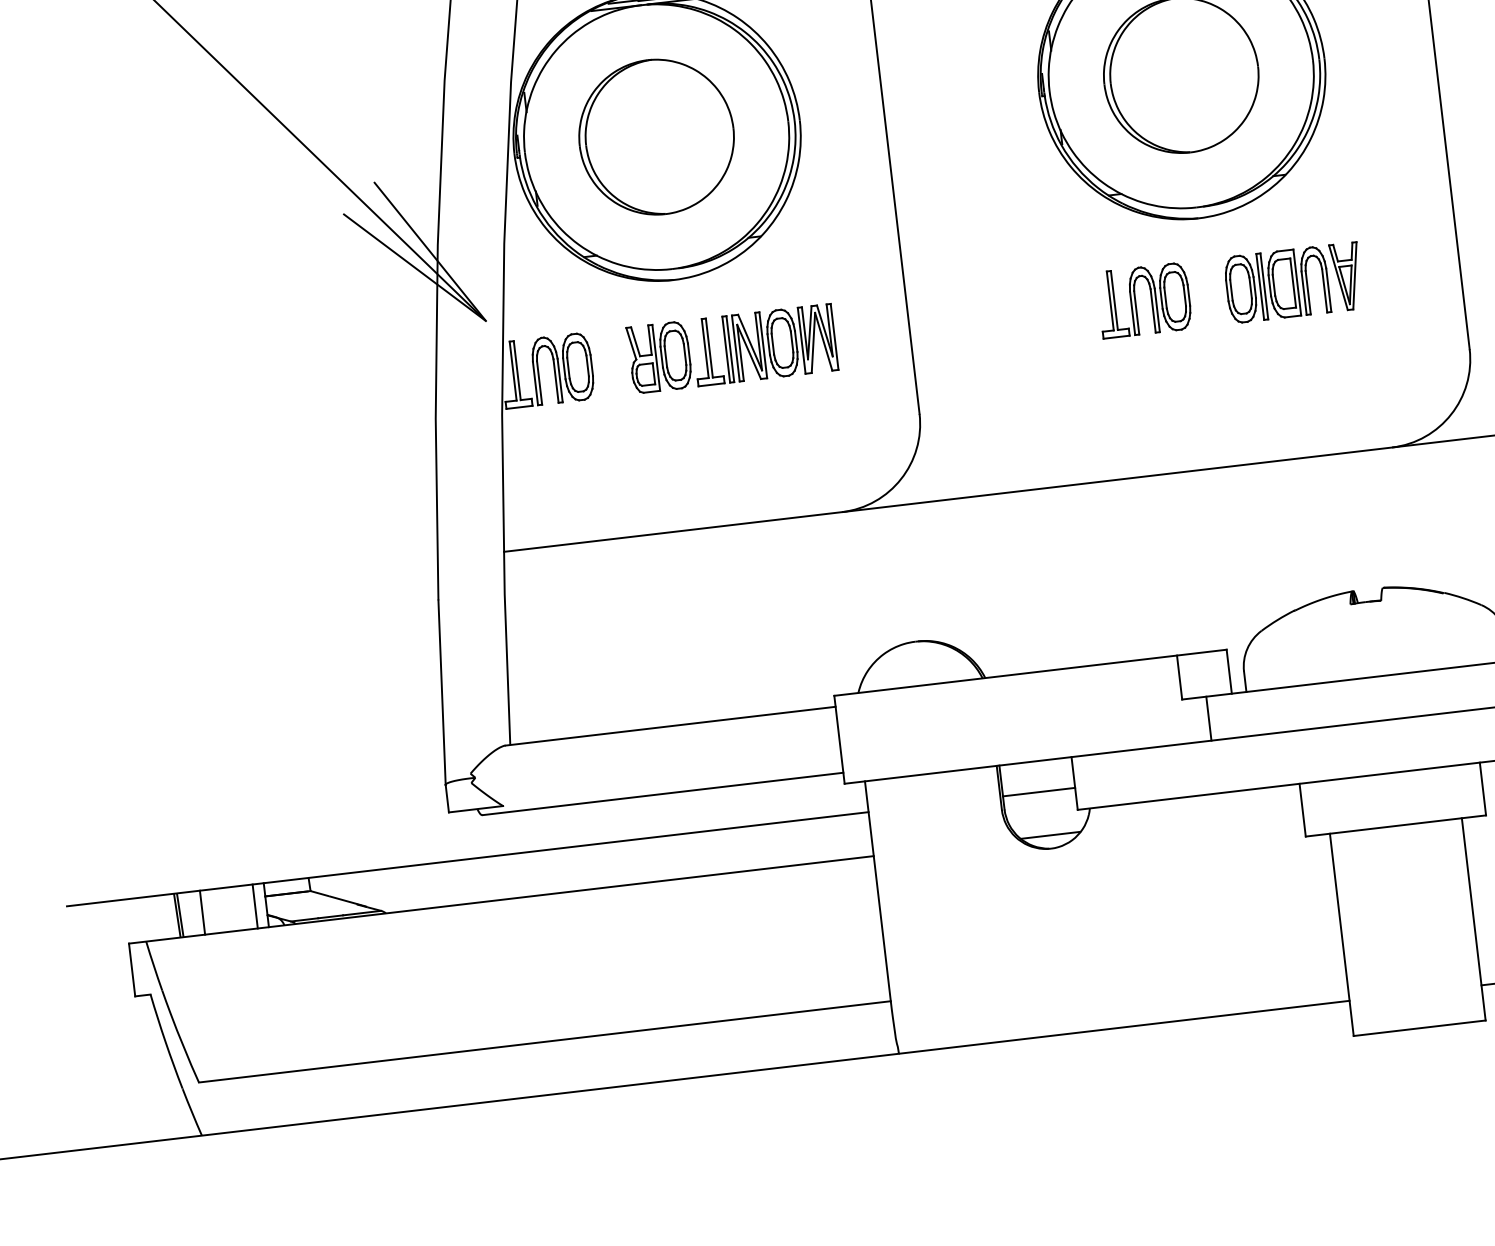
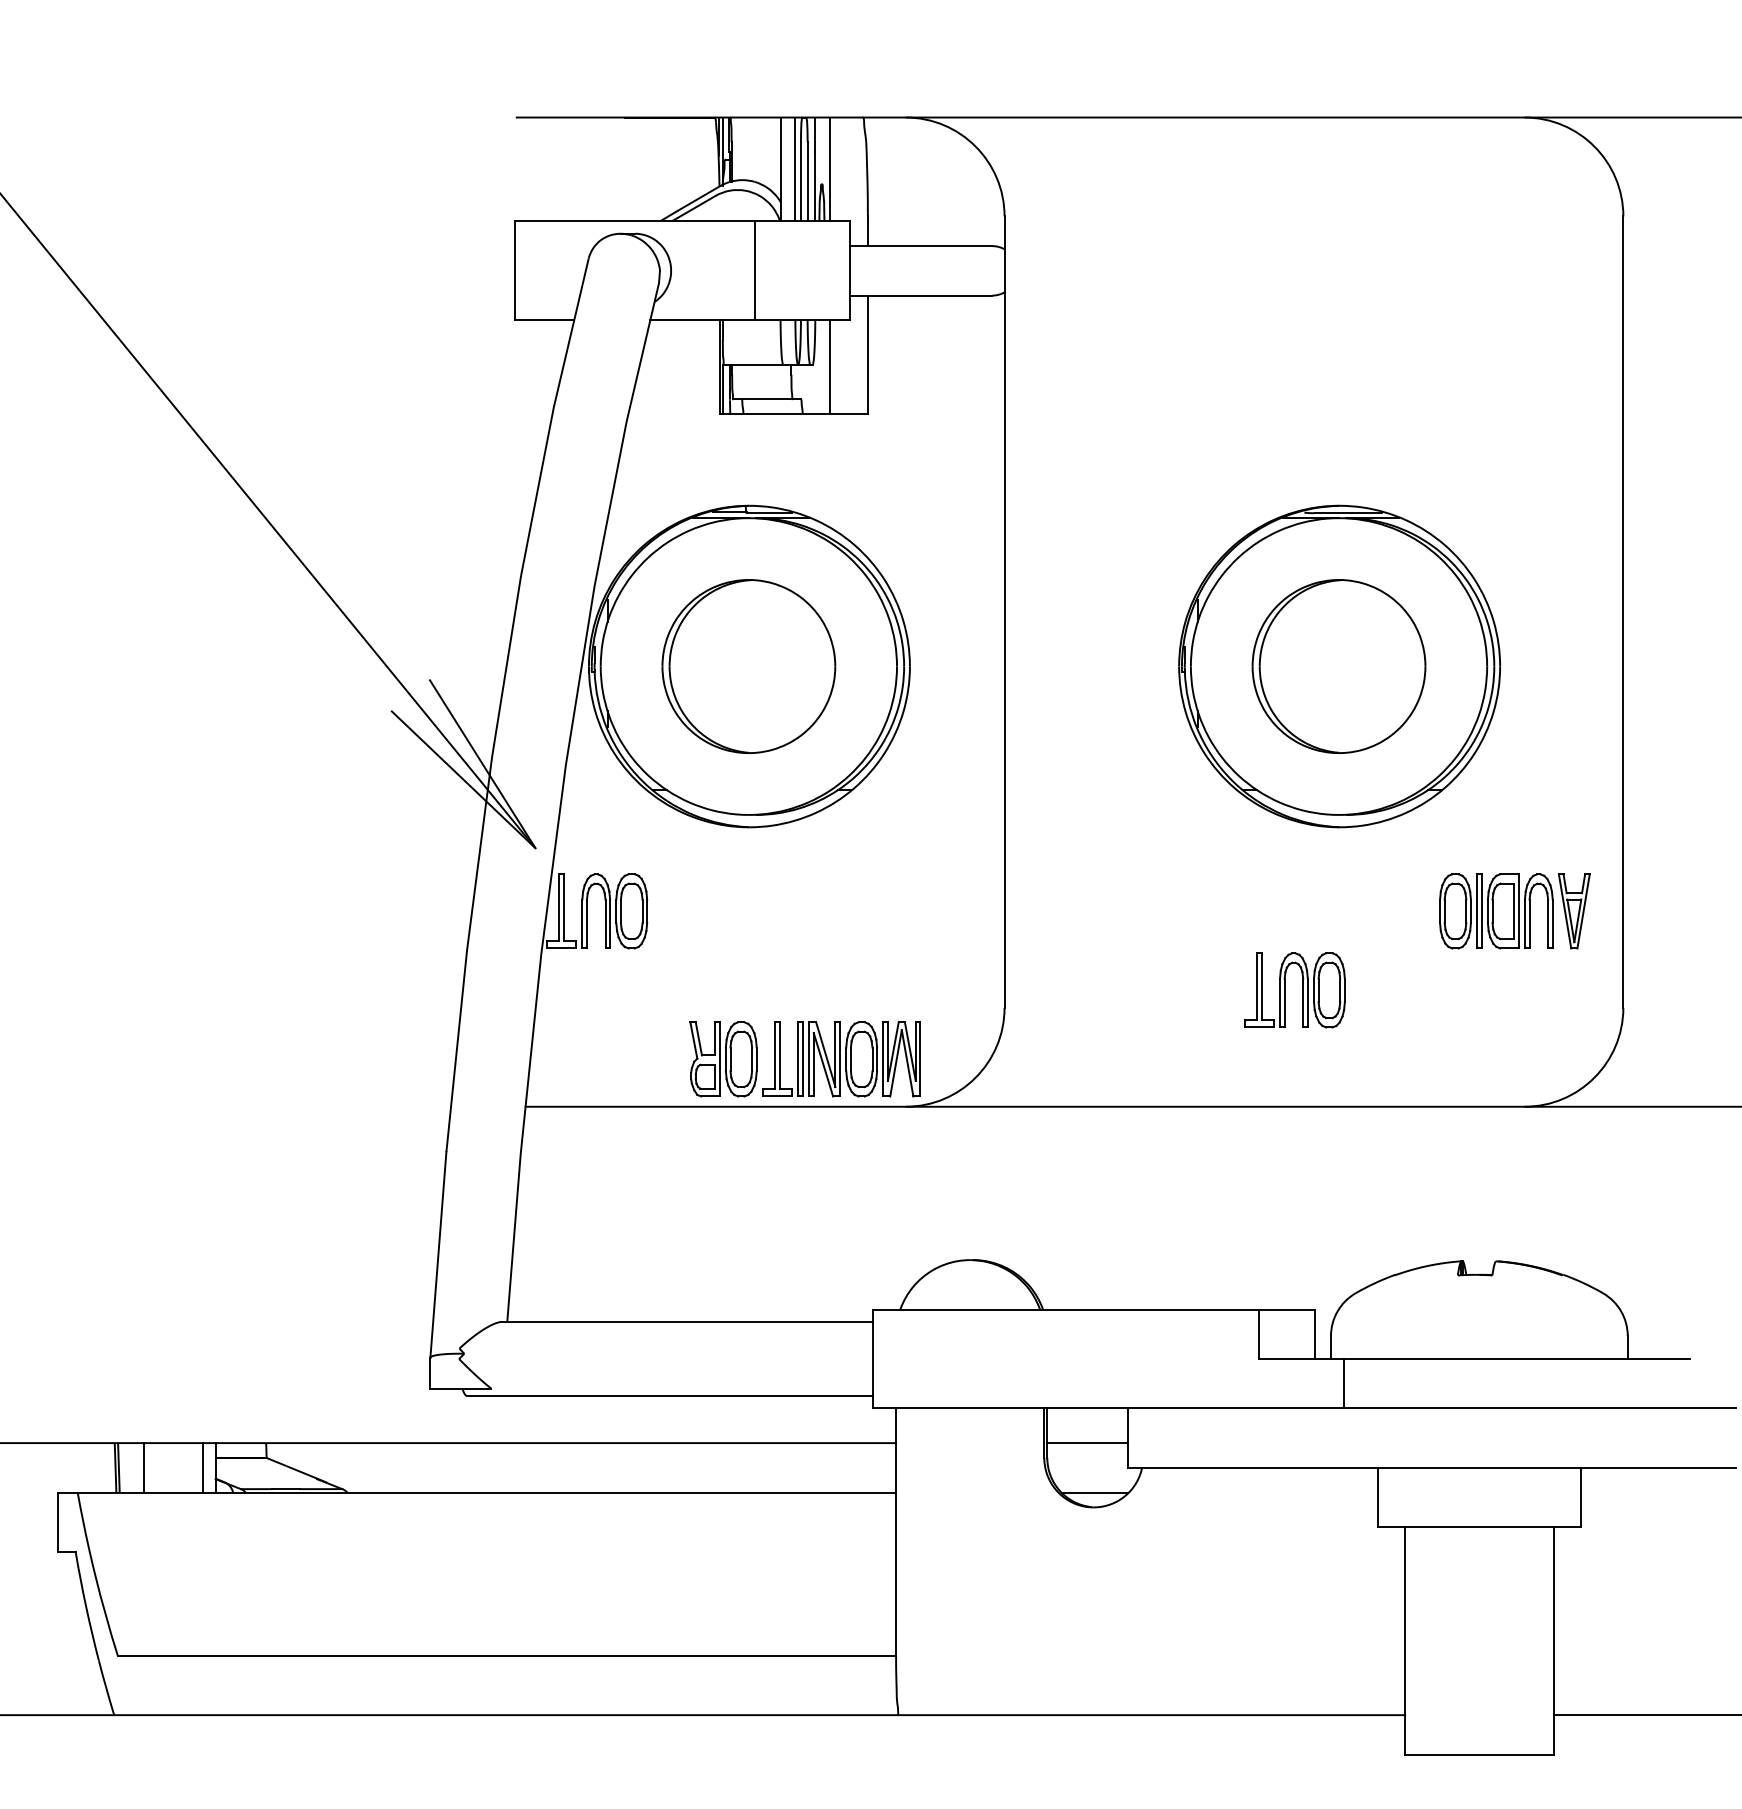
part: (1293, 283) -> (1514, 911), moved
part: (1151, 299) -> (1302, 990), moved
part: (731, 349) -> (804, 1059), moved
line: (1208, 718) -> (1343, 1383), moved

